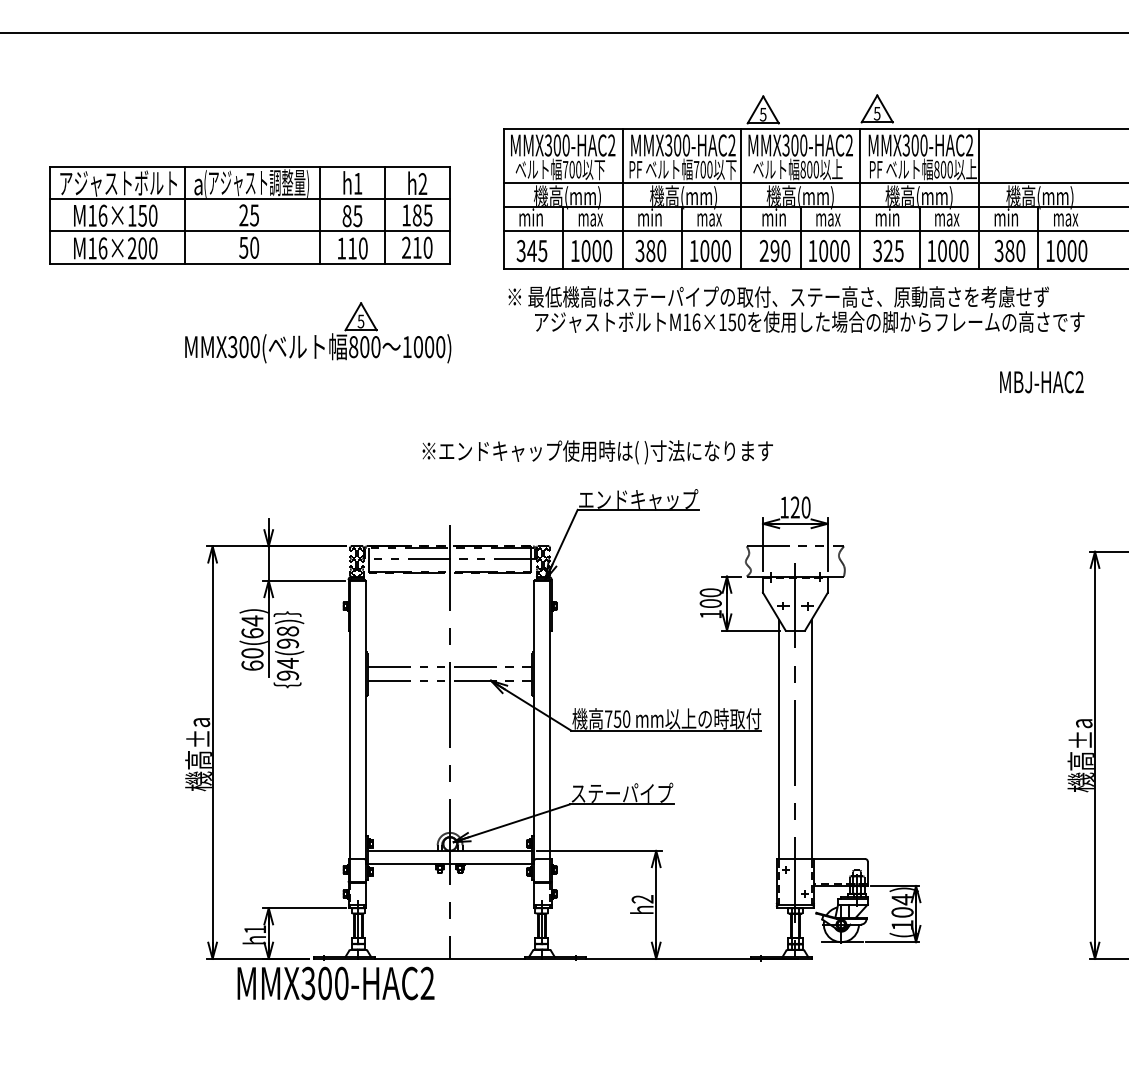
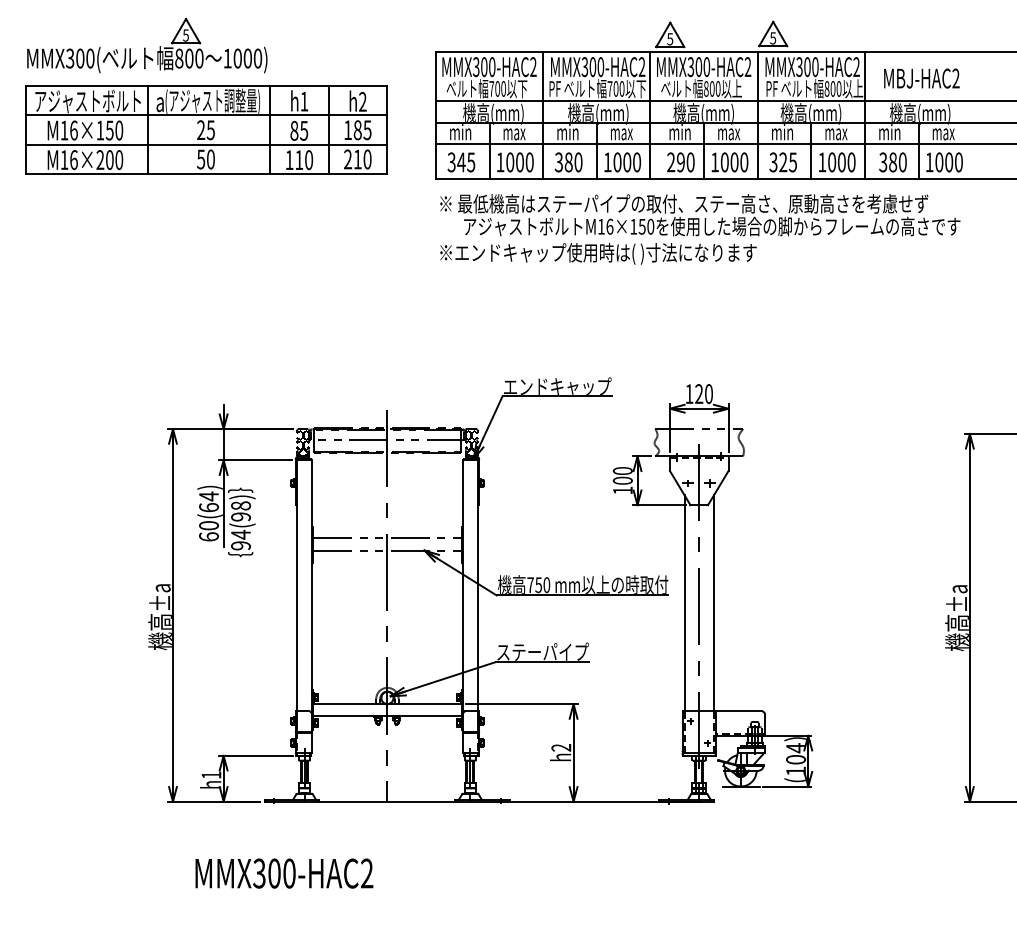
part: (318, 332) -> (147, 45), moved
text: (1041, 382) -> (921, 78), moved
text: (597, 452) -> (598, 254), moved
text: (335, 983) -> (283, 873), moved

